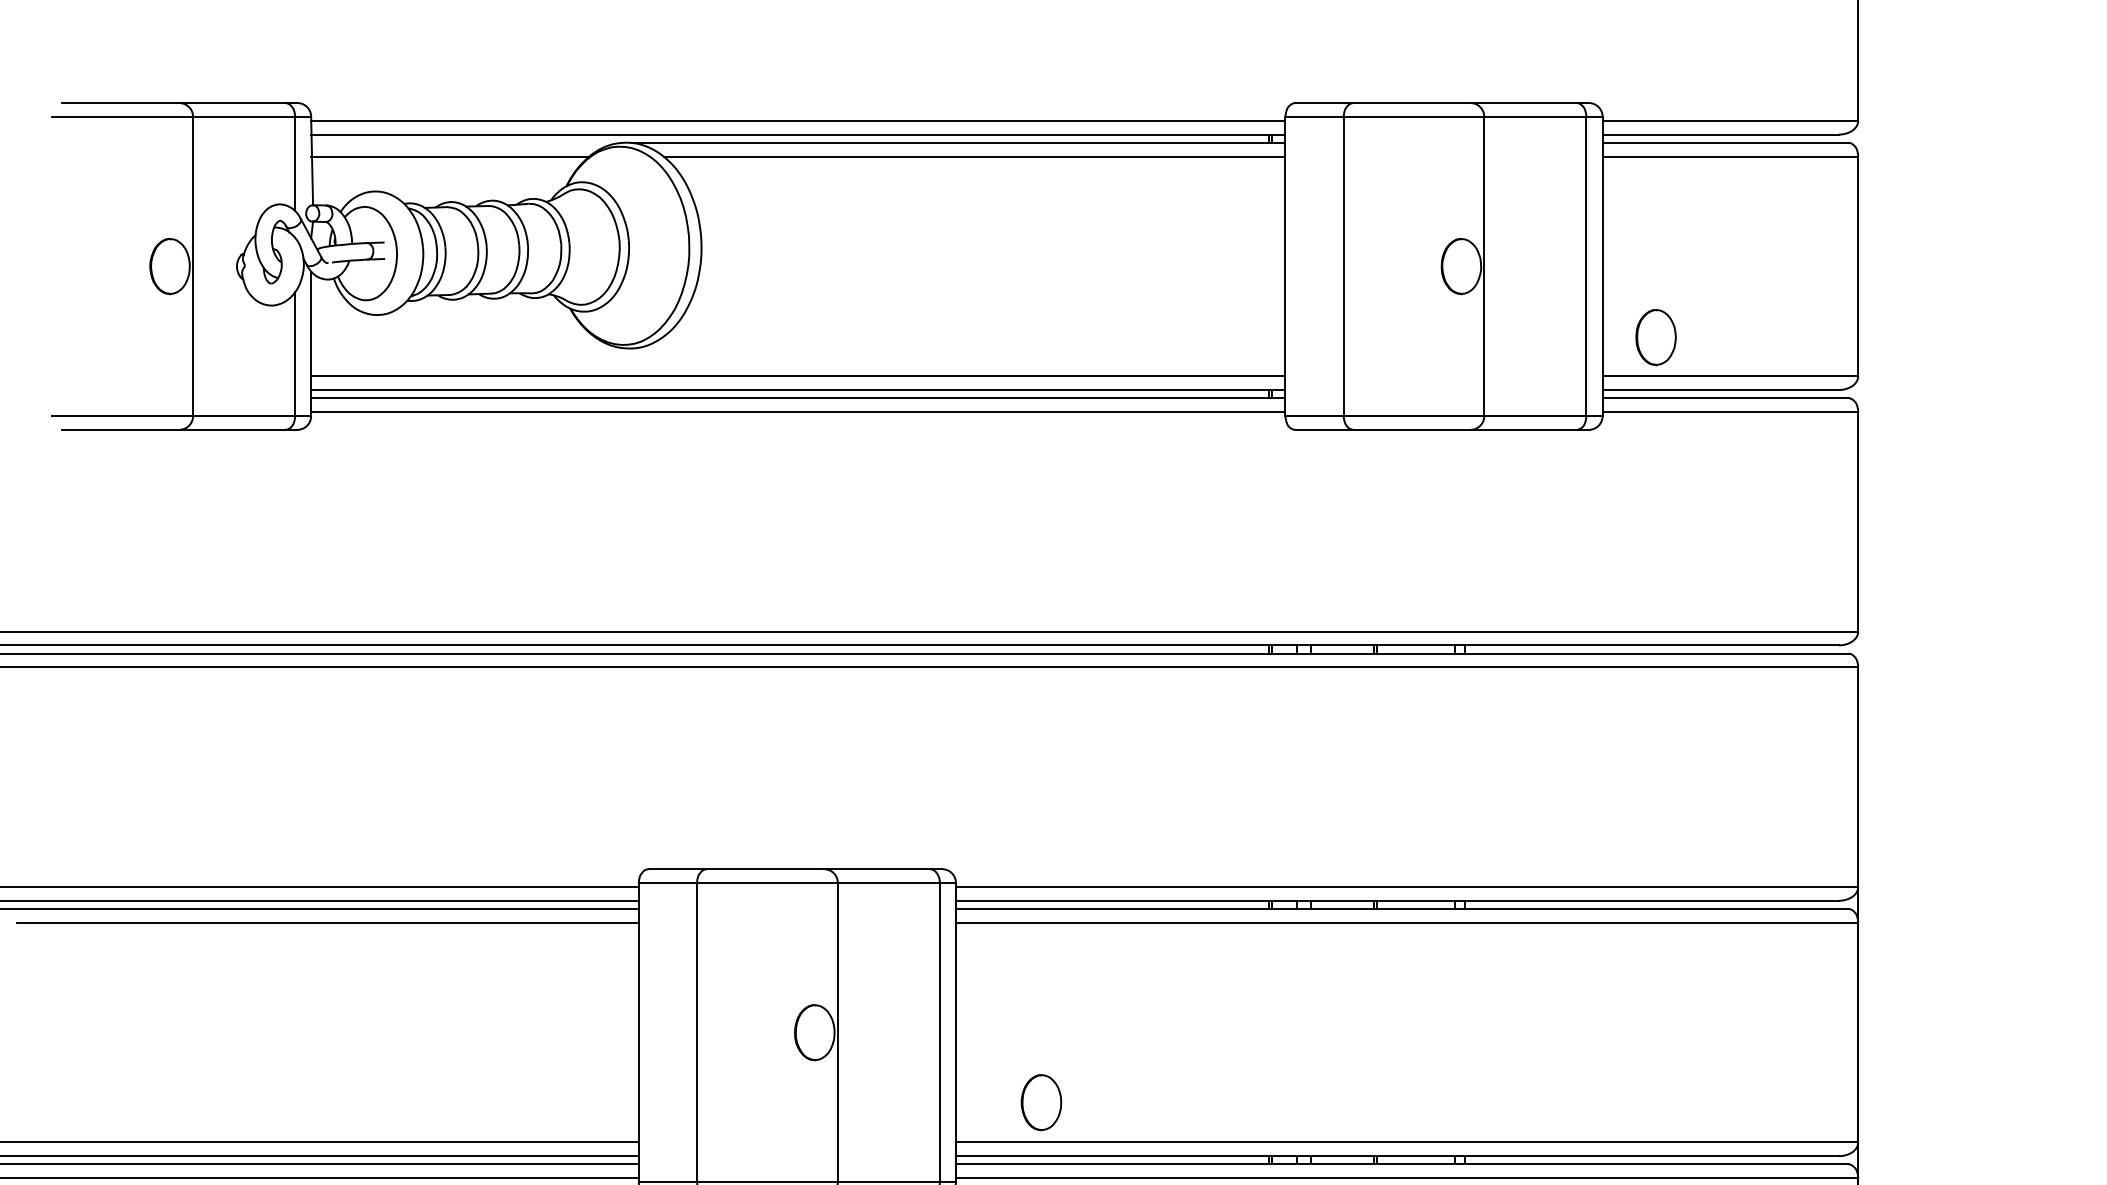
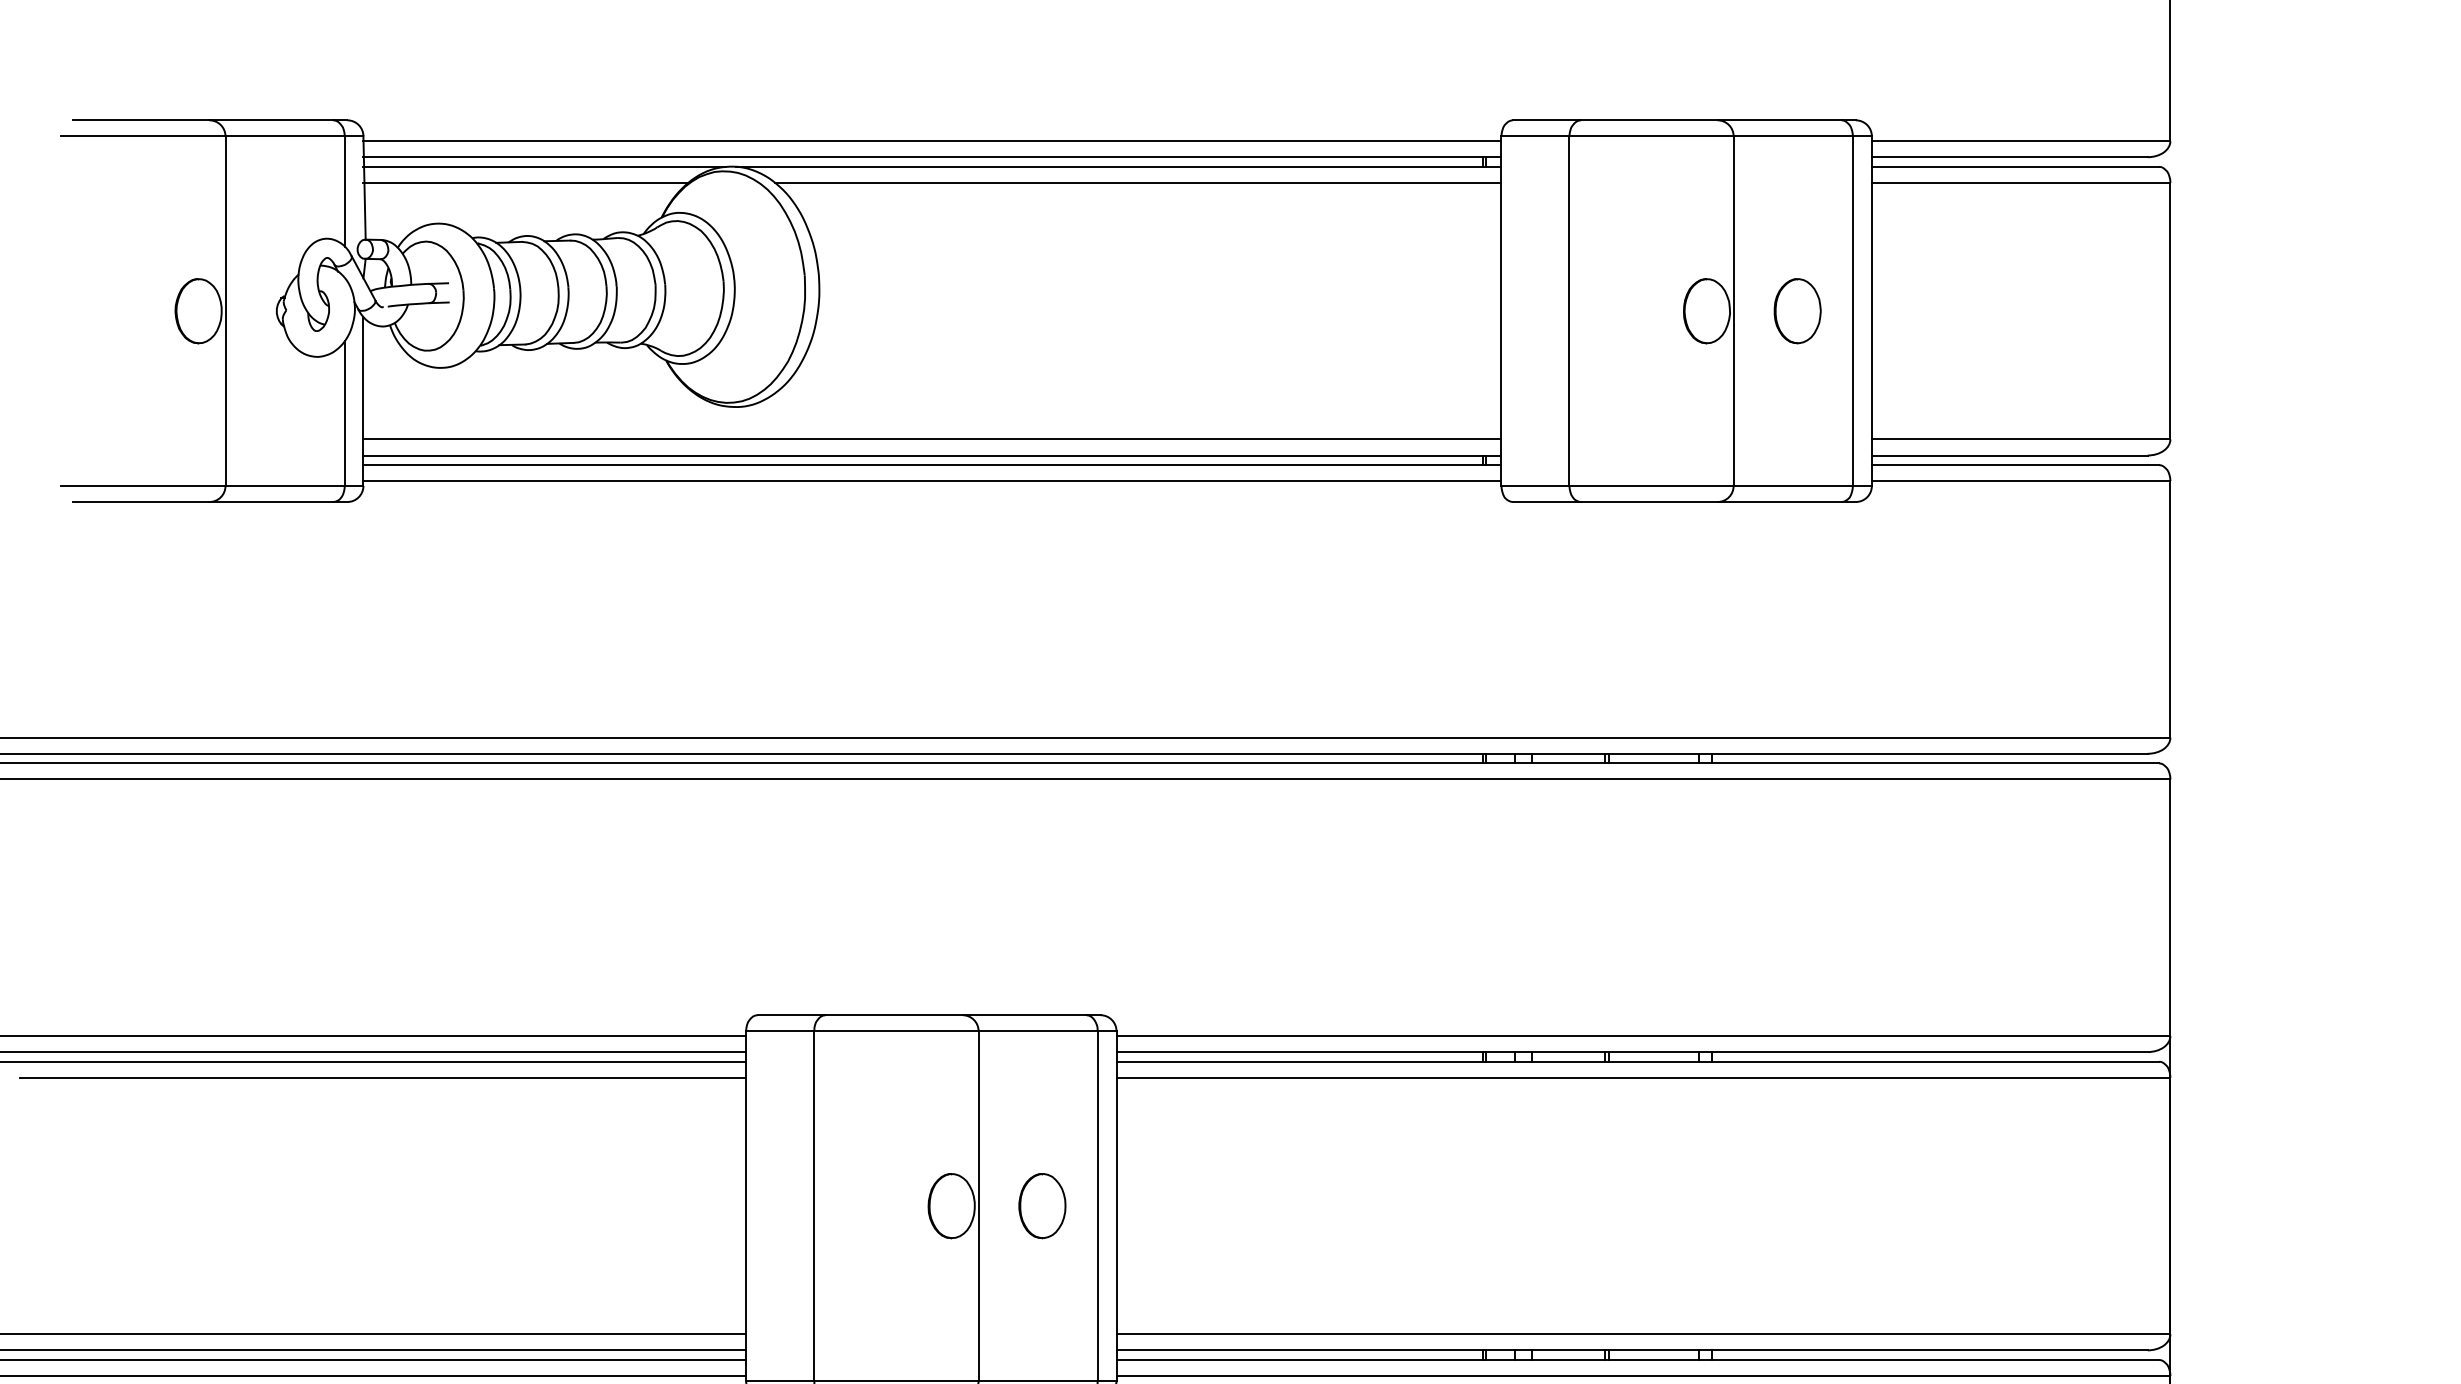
line: (466, 142) -> (544, 166), added
part: (1655, 337) -> (1796, 311), moved
part: (1041, 1102) -> (1042, 1205), moved

